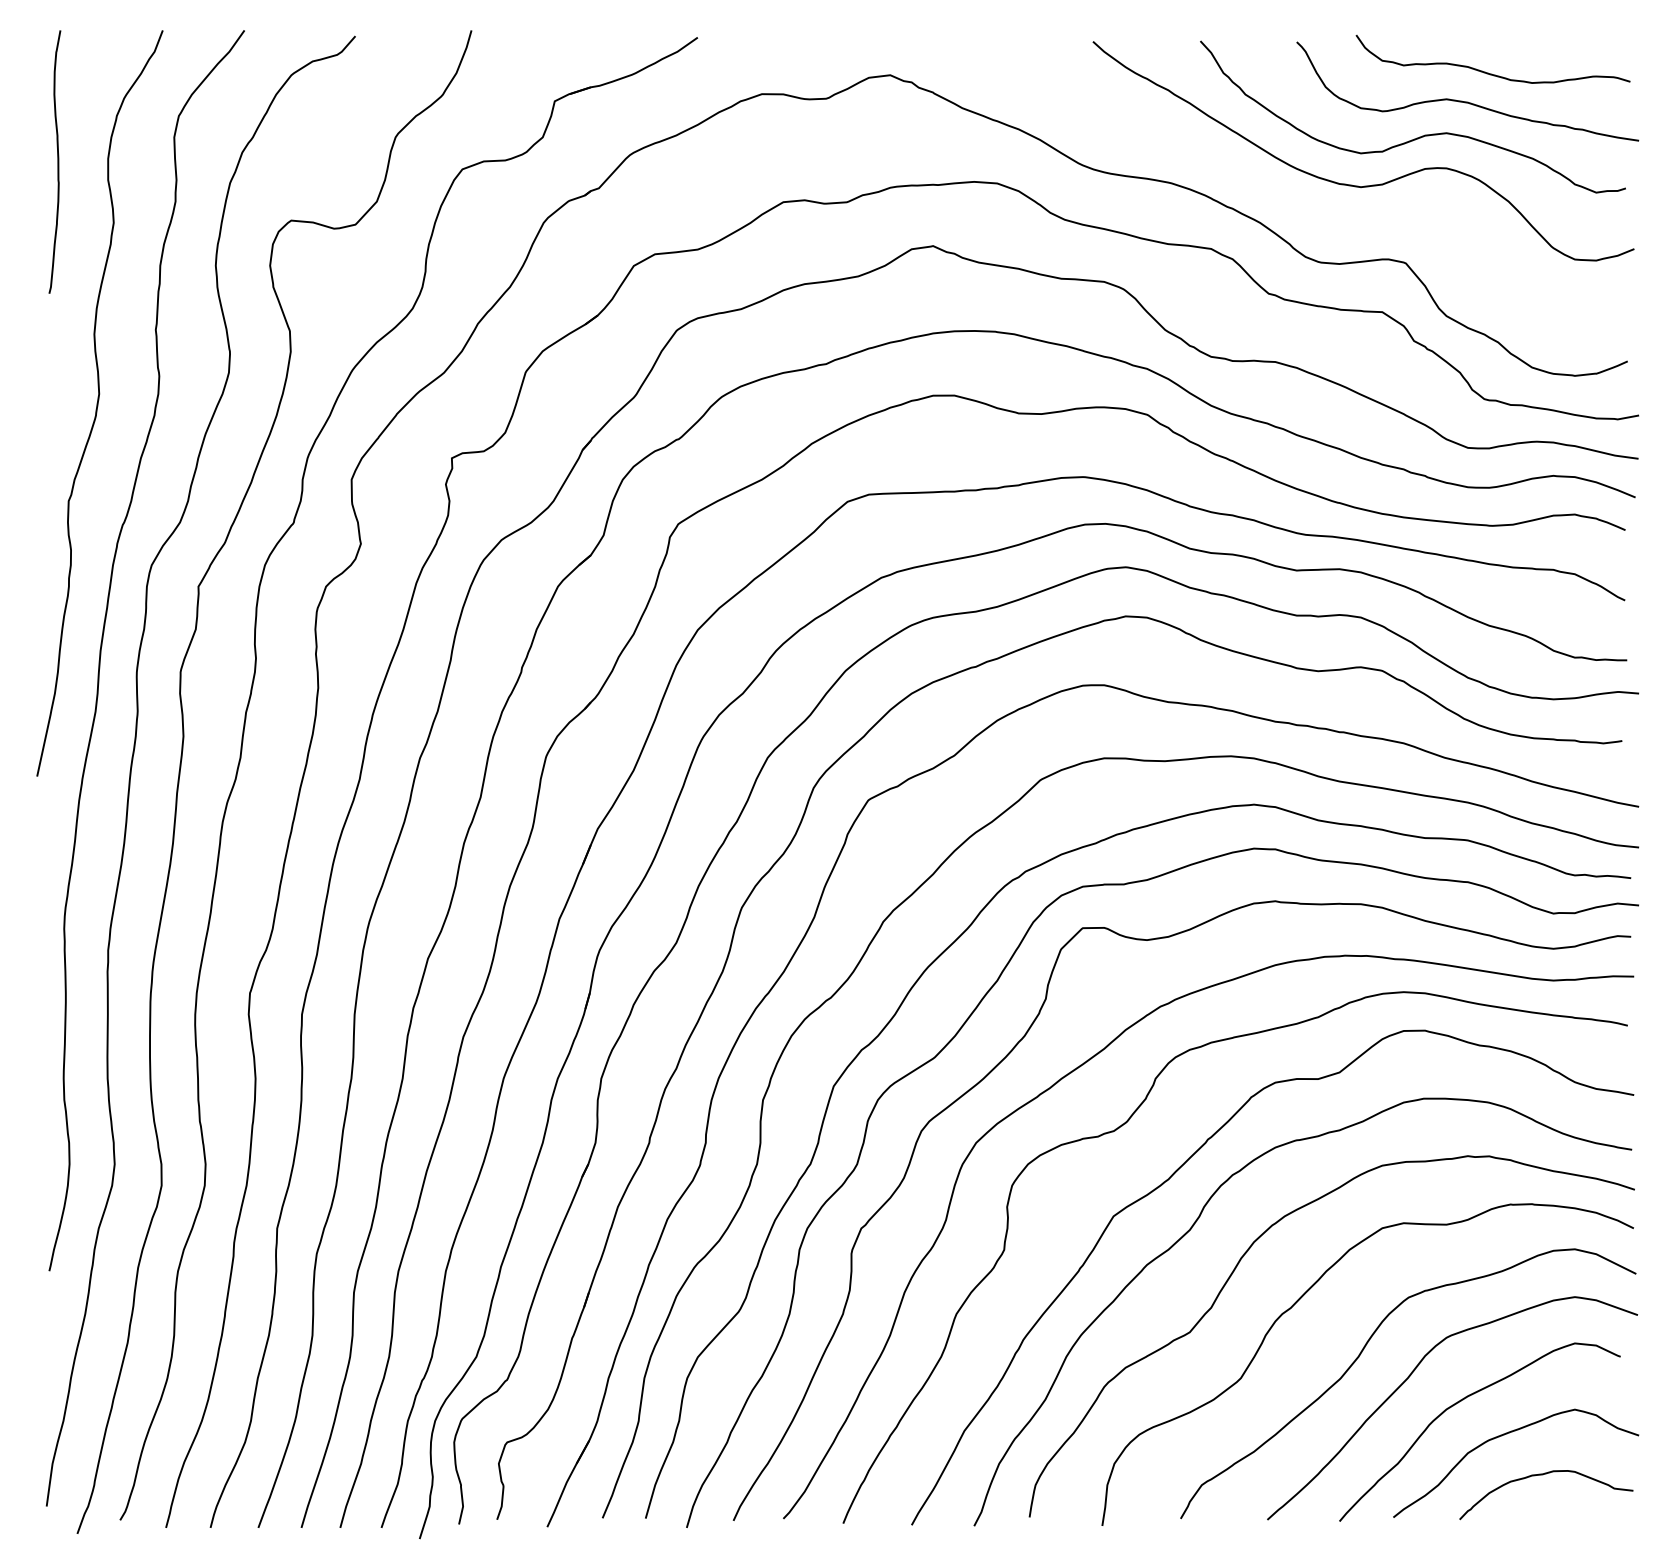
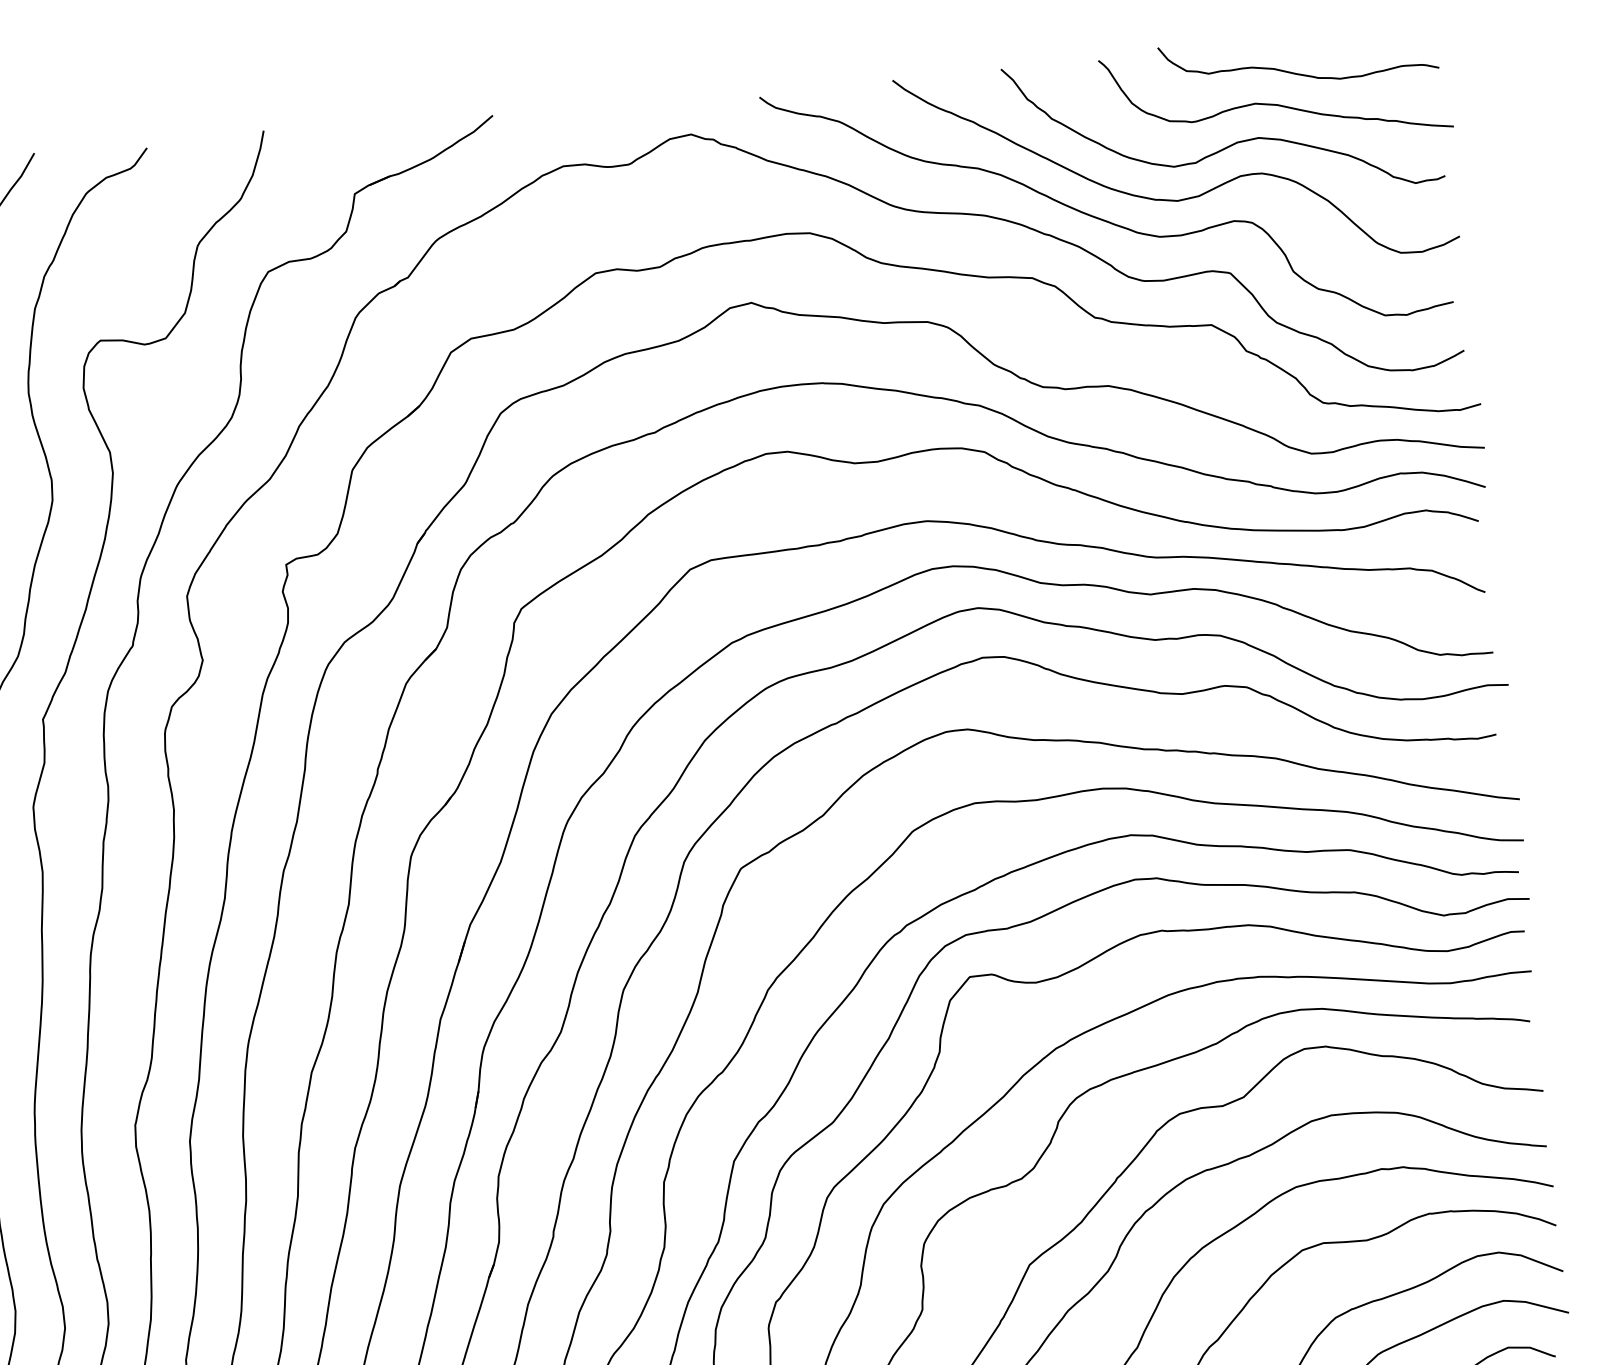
curve: (1283, 196) -> (1100, 218), added

